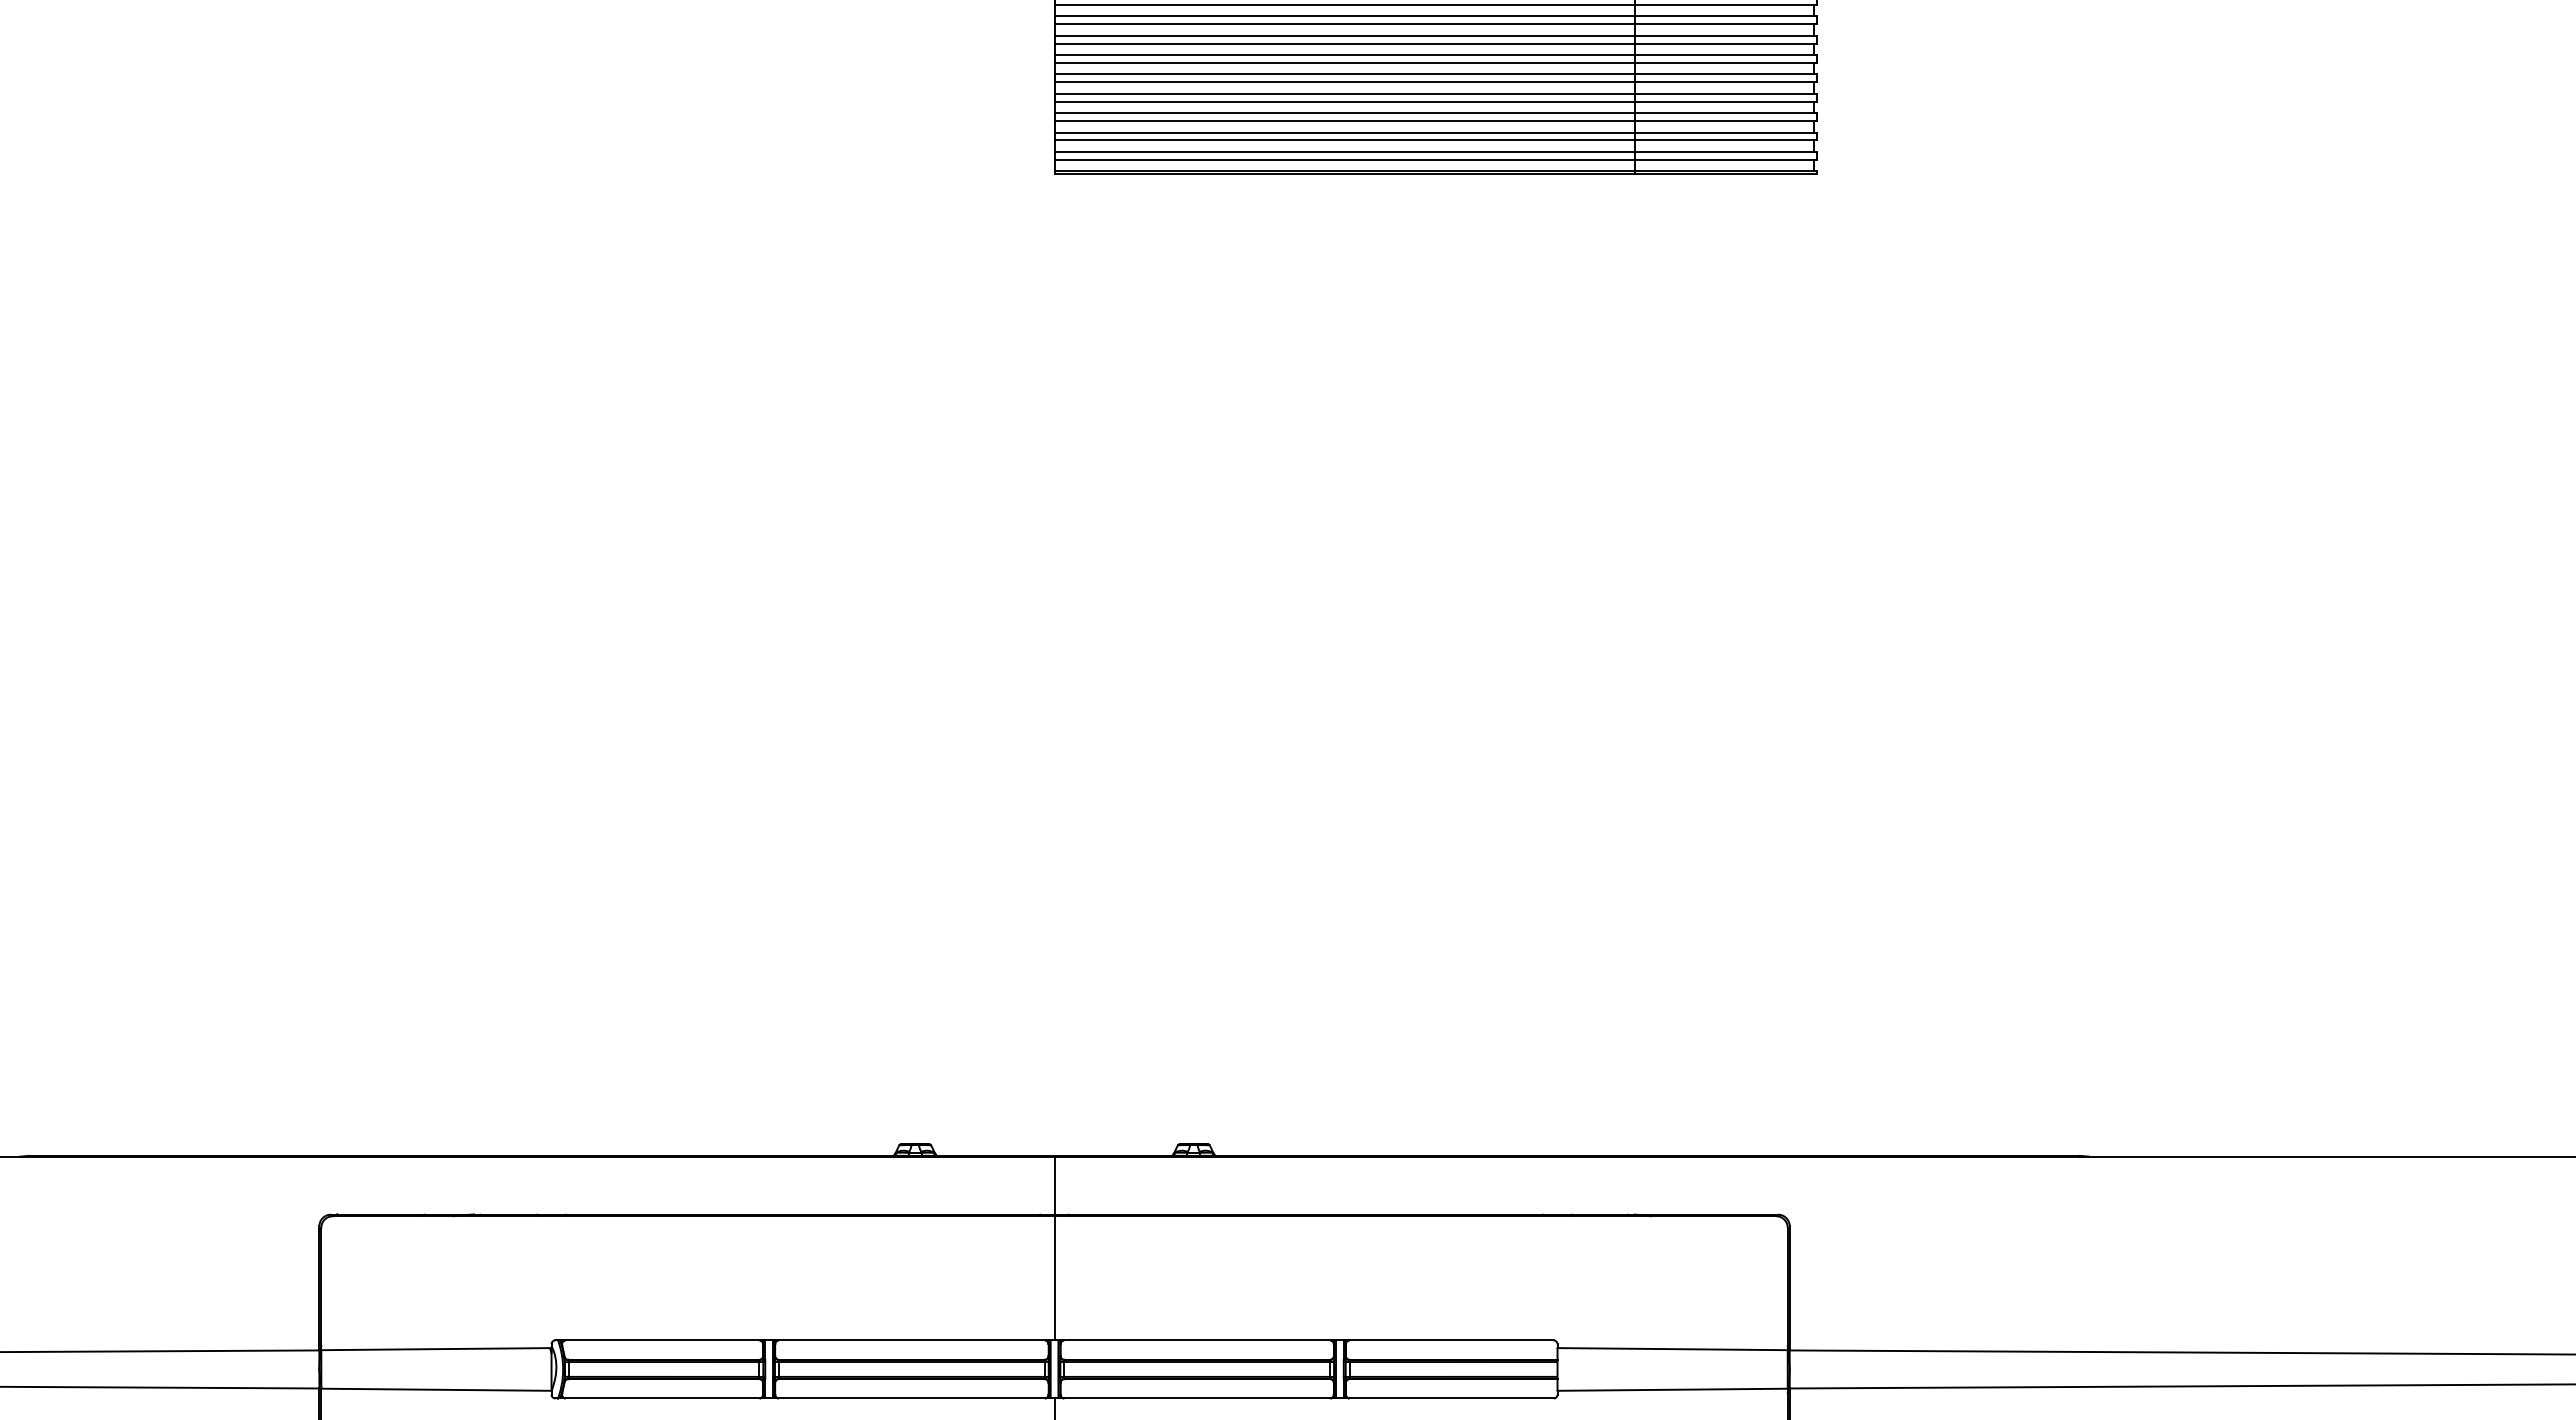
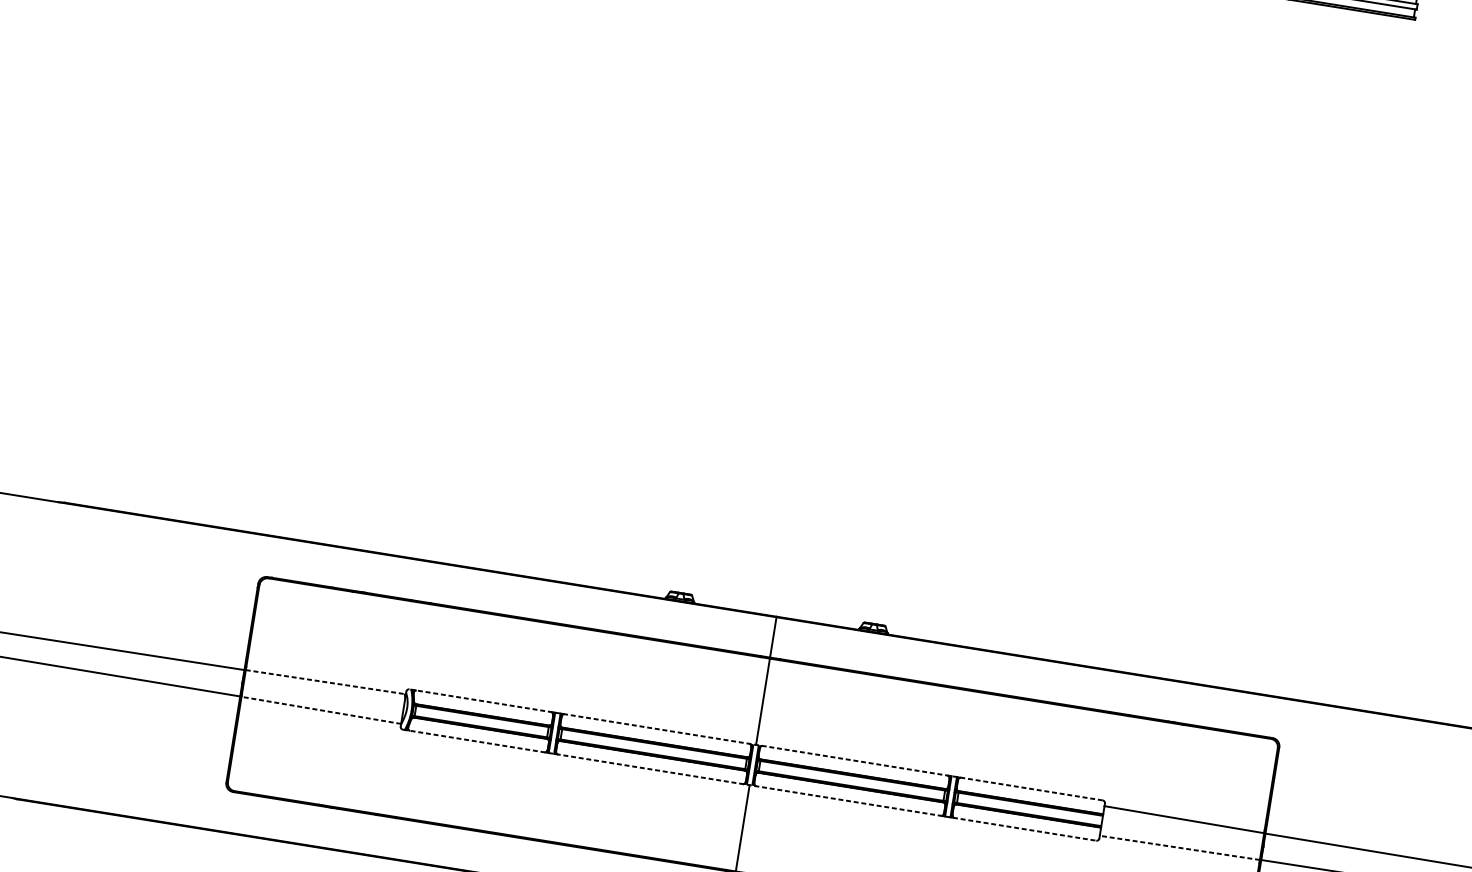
line: (1054, 1340) -> (756, 744), solid -> dashed
line: (436, 1349) -> (325, 682), solid -> dashed
line: (435, 1389) -> (320, 710), solid -> dashed
line: (1672, 1389) -> (1179, 847), solid -> dashed
line: (1055, 1398) -> (750, 785), solid -> dashed

